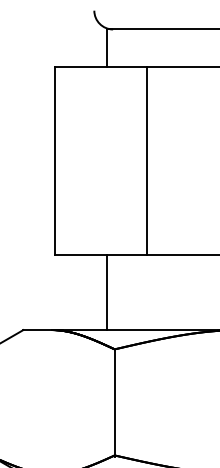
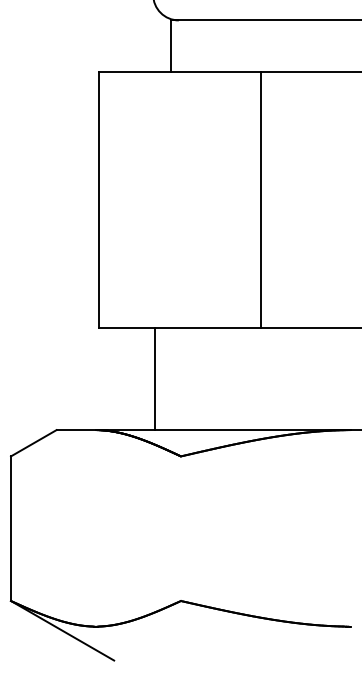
line: (146, 160) -> (260, 199), moved
line: (107, 292) -> (155, 378), moved
line: (114, 402) -> (180, 529), removed

